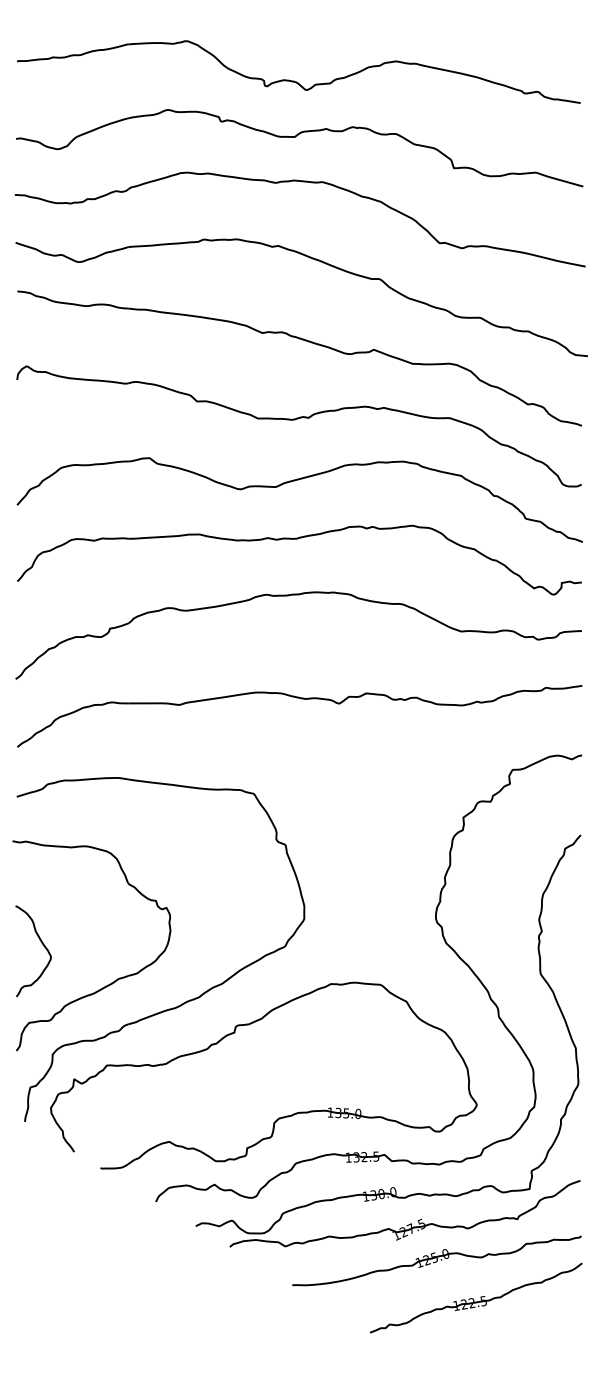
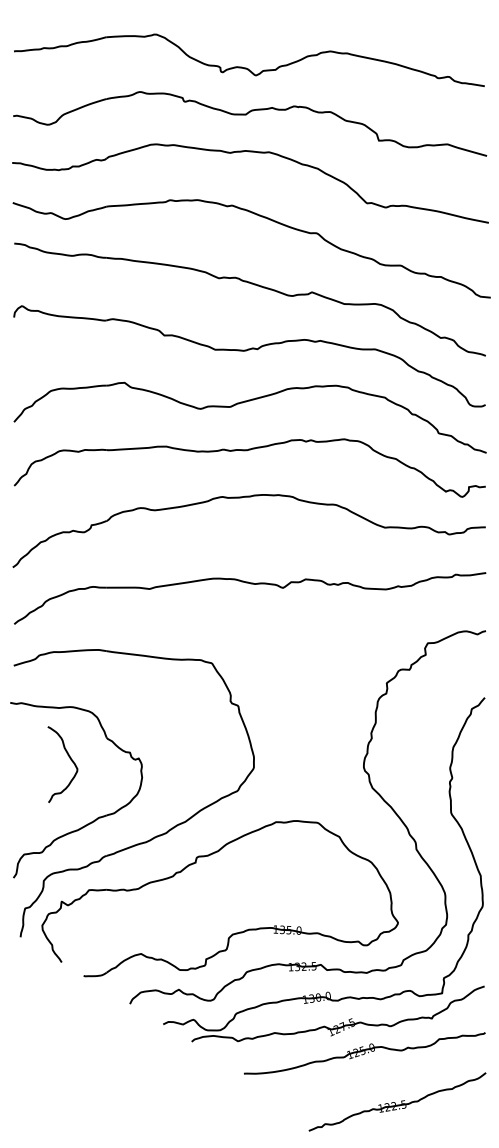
curve: (43, 946) -> (71, 760), moved
part: (476, 1297) -> (397, 1101), moved

